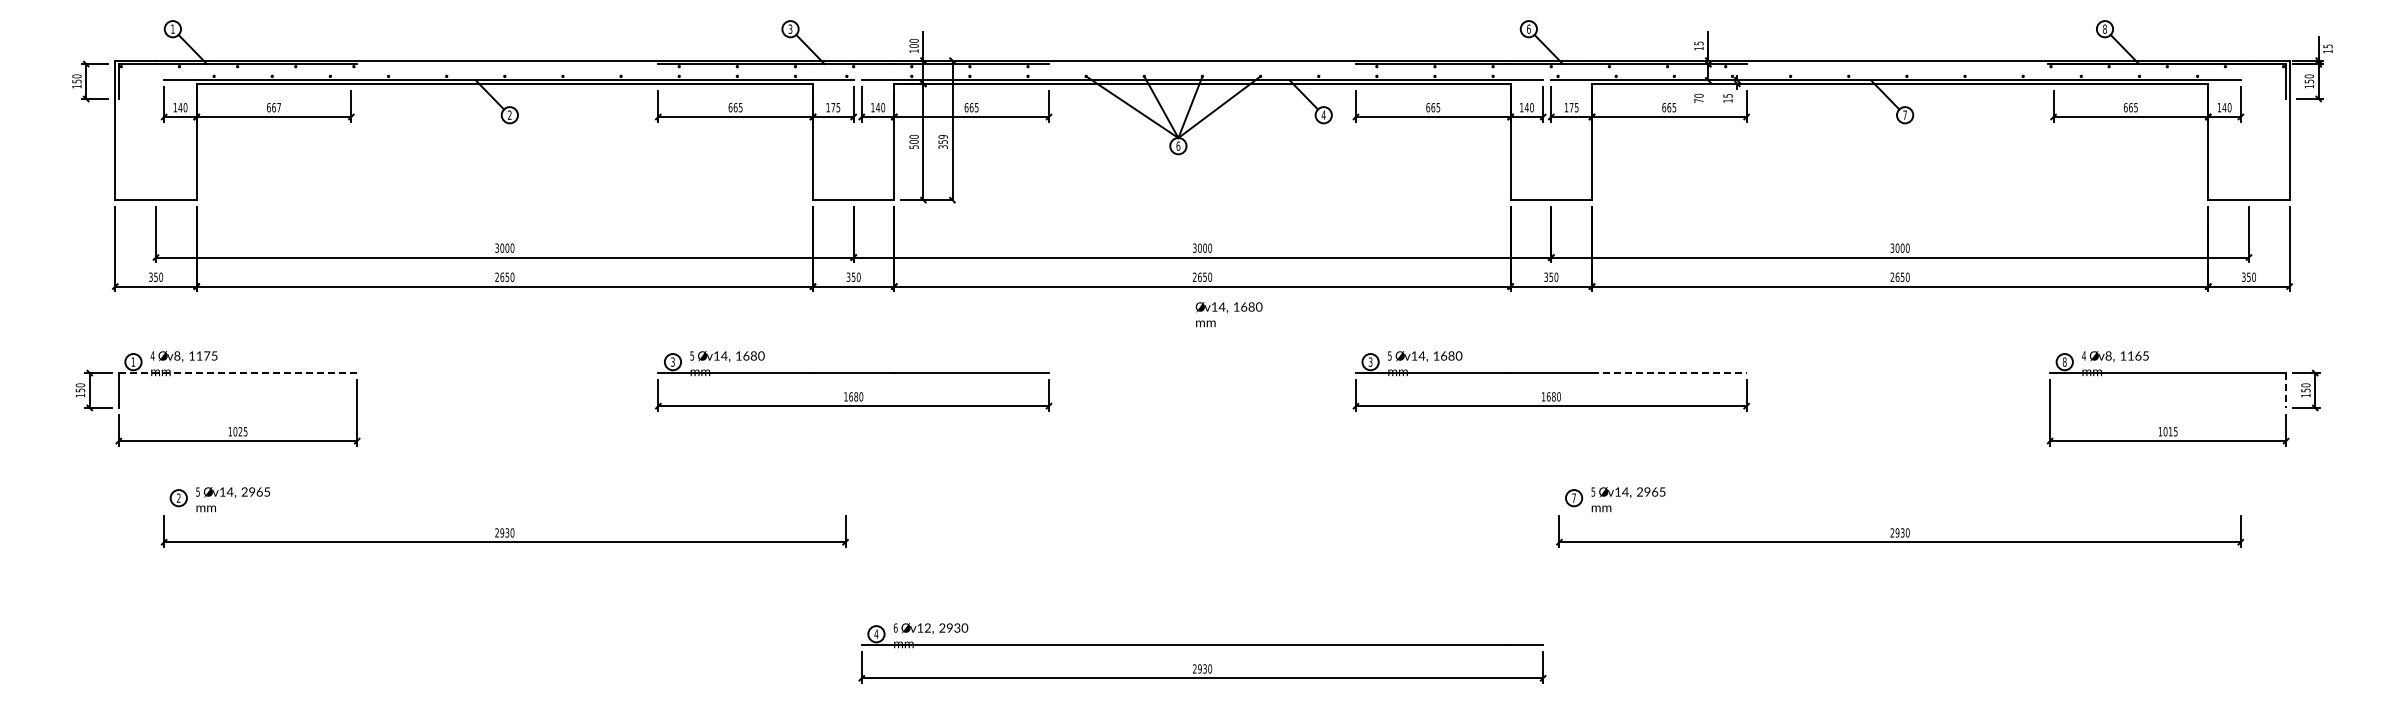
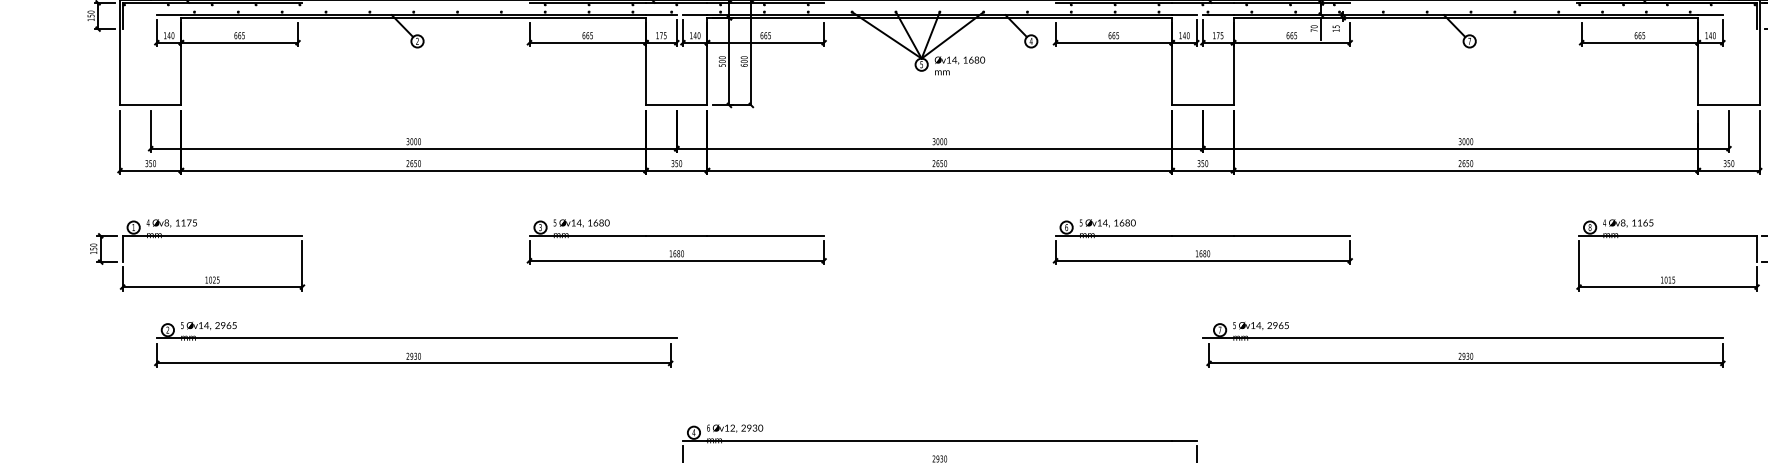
line: (1708, 97) -> (1321, 28), added
text: (278, 107) -> (243, 35), 667 -> 665
text: (942, 141) -> (743, 61), 359 -> 600
text: (1178, 145) -> (921, 64), 6 -> 5
text: (1228, 314) -> (959, 65), moved
text: (1370, 361) -> (1066, 227), 3 -> 6
line: (238, 373) -> (212, 236), dashed -> solid
line: (1669, 373) -> (1292, 236), dashed -> solid
line: (2286, 390) -> (1757, 248), dashed -> solid
line: (508, 509) -> (416, 338), added
line: (1895, 509) -> (1462, 338), added

